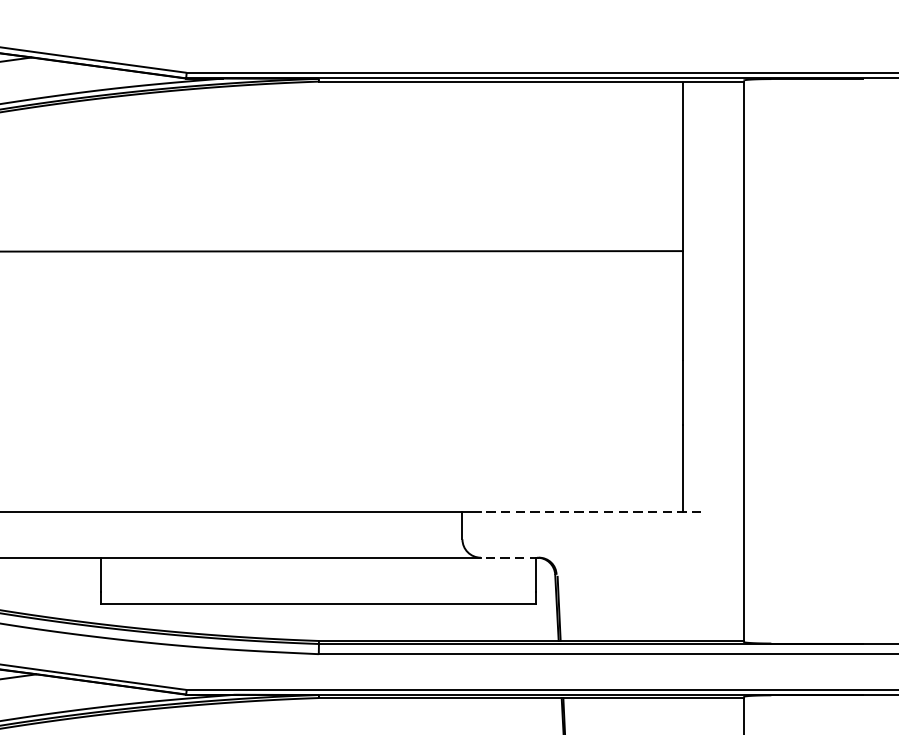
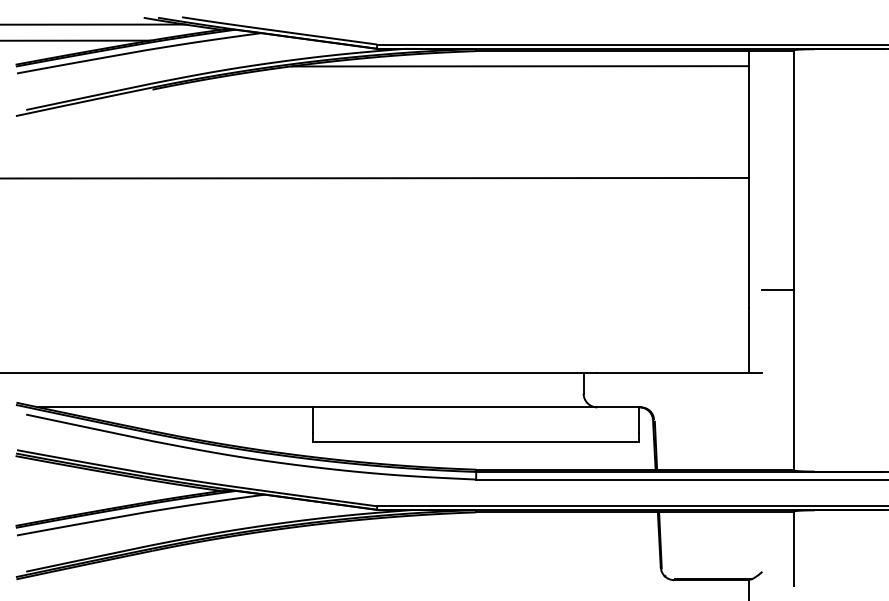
line: (378, 102) -> (520, 66), added
line: (722, 400) -> (778, 289), added
line: (590, 512) -> (679, 373), dashed -> solid
line: (510, 557) -> (619, 407), dashed -> solid

